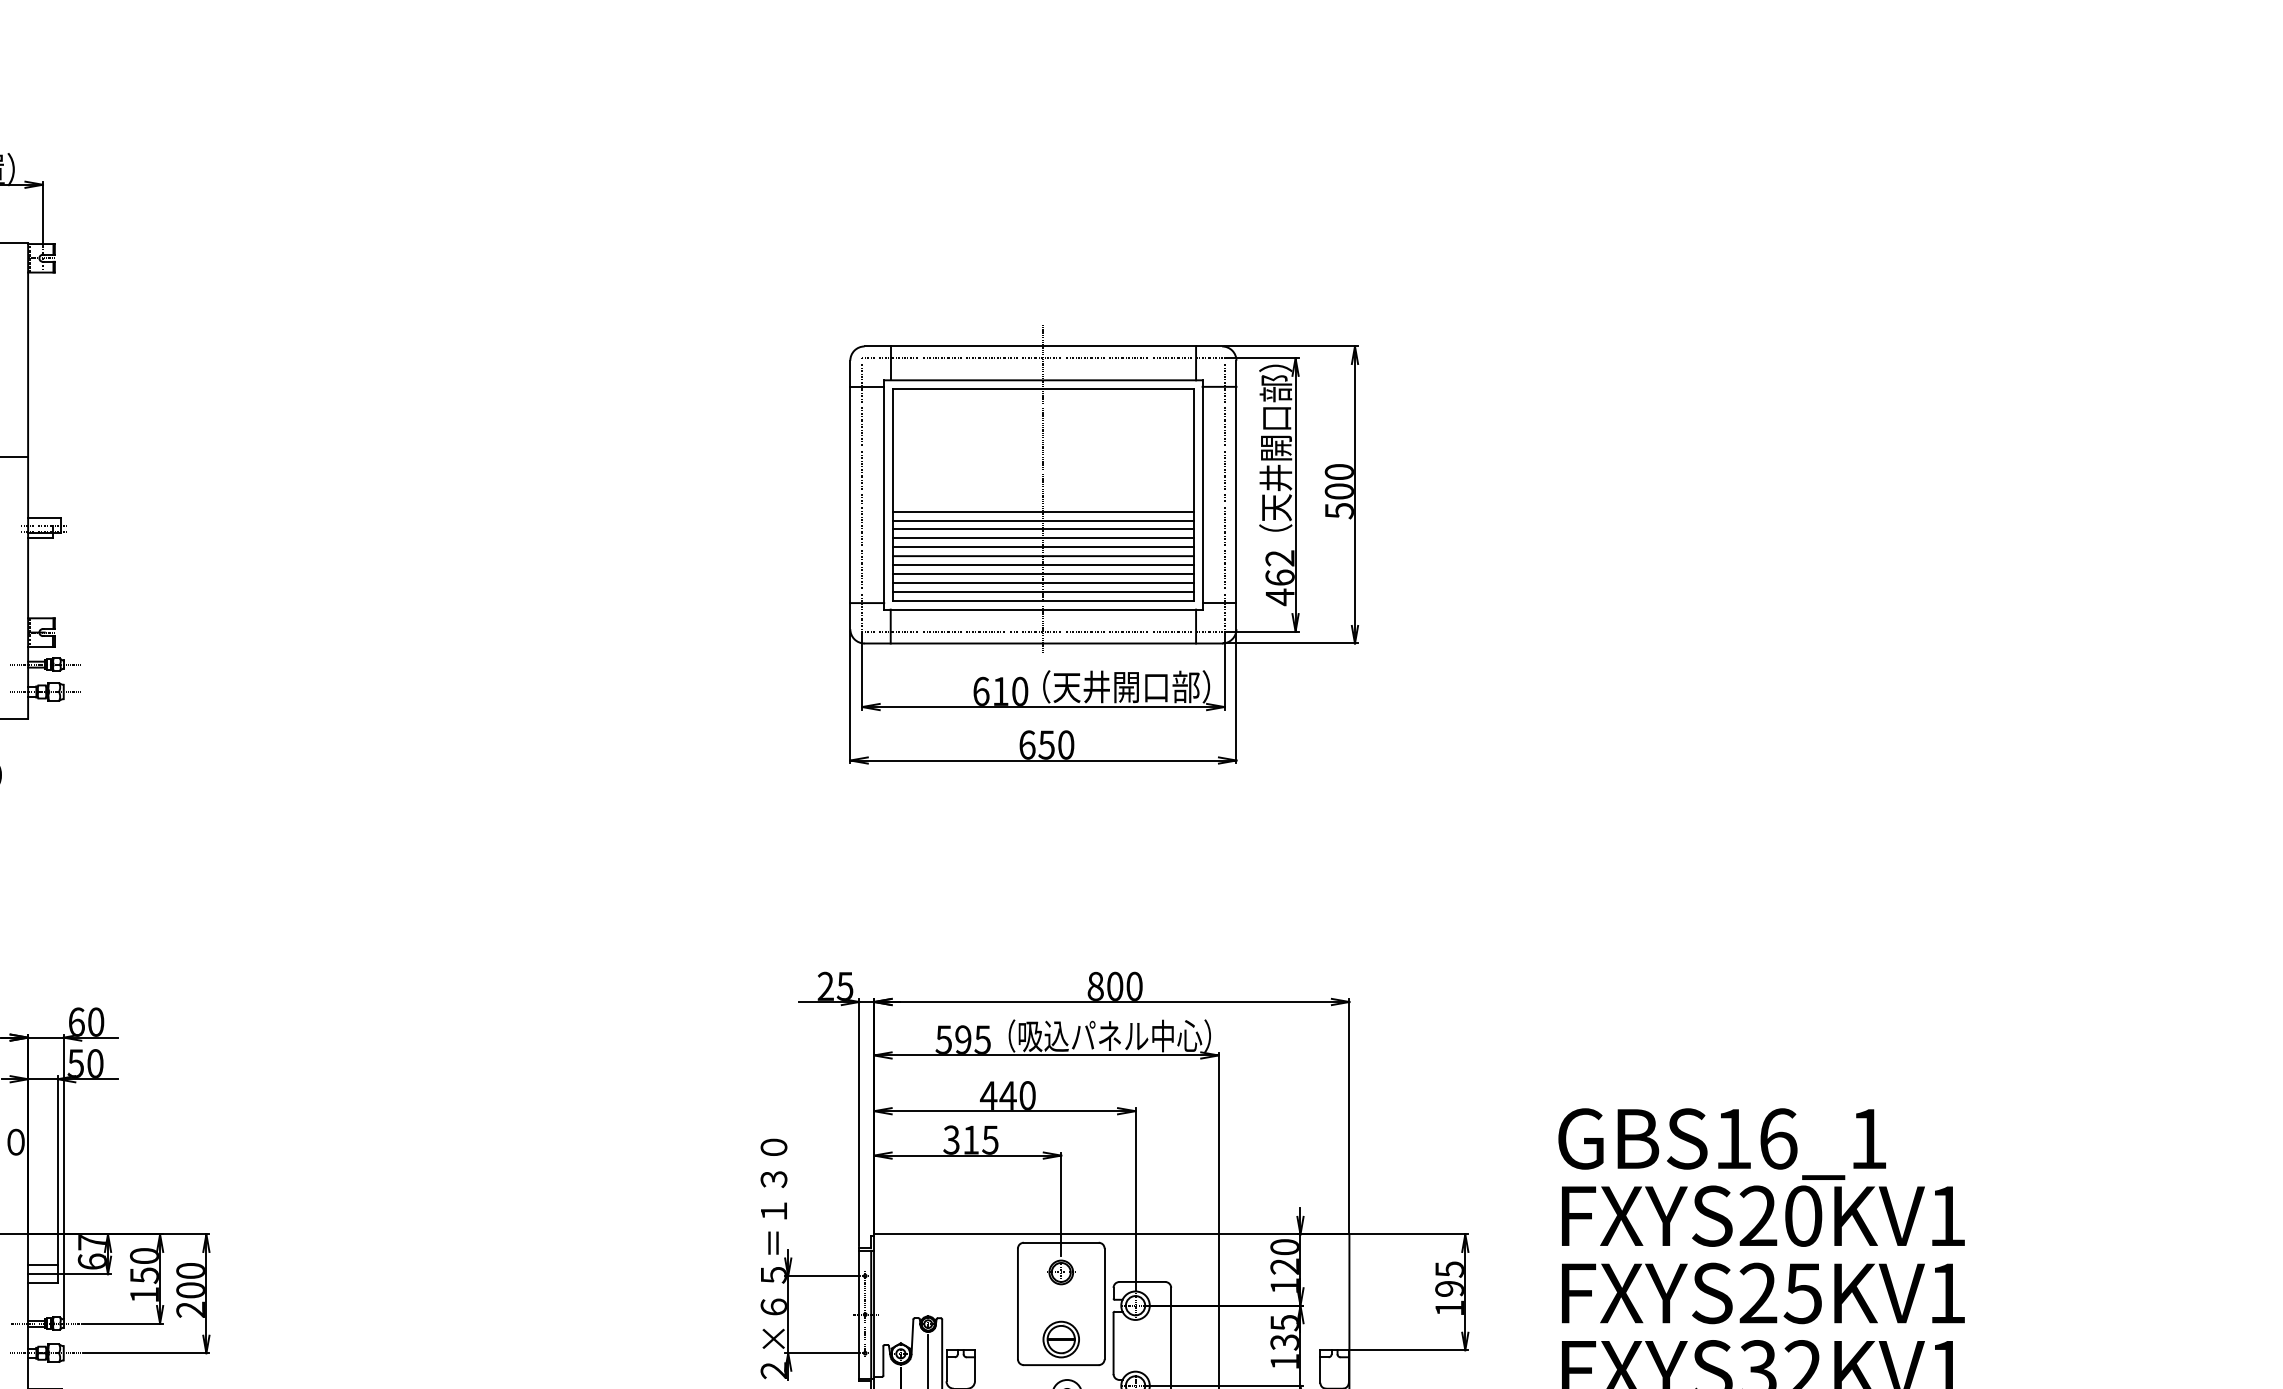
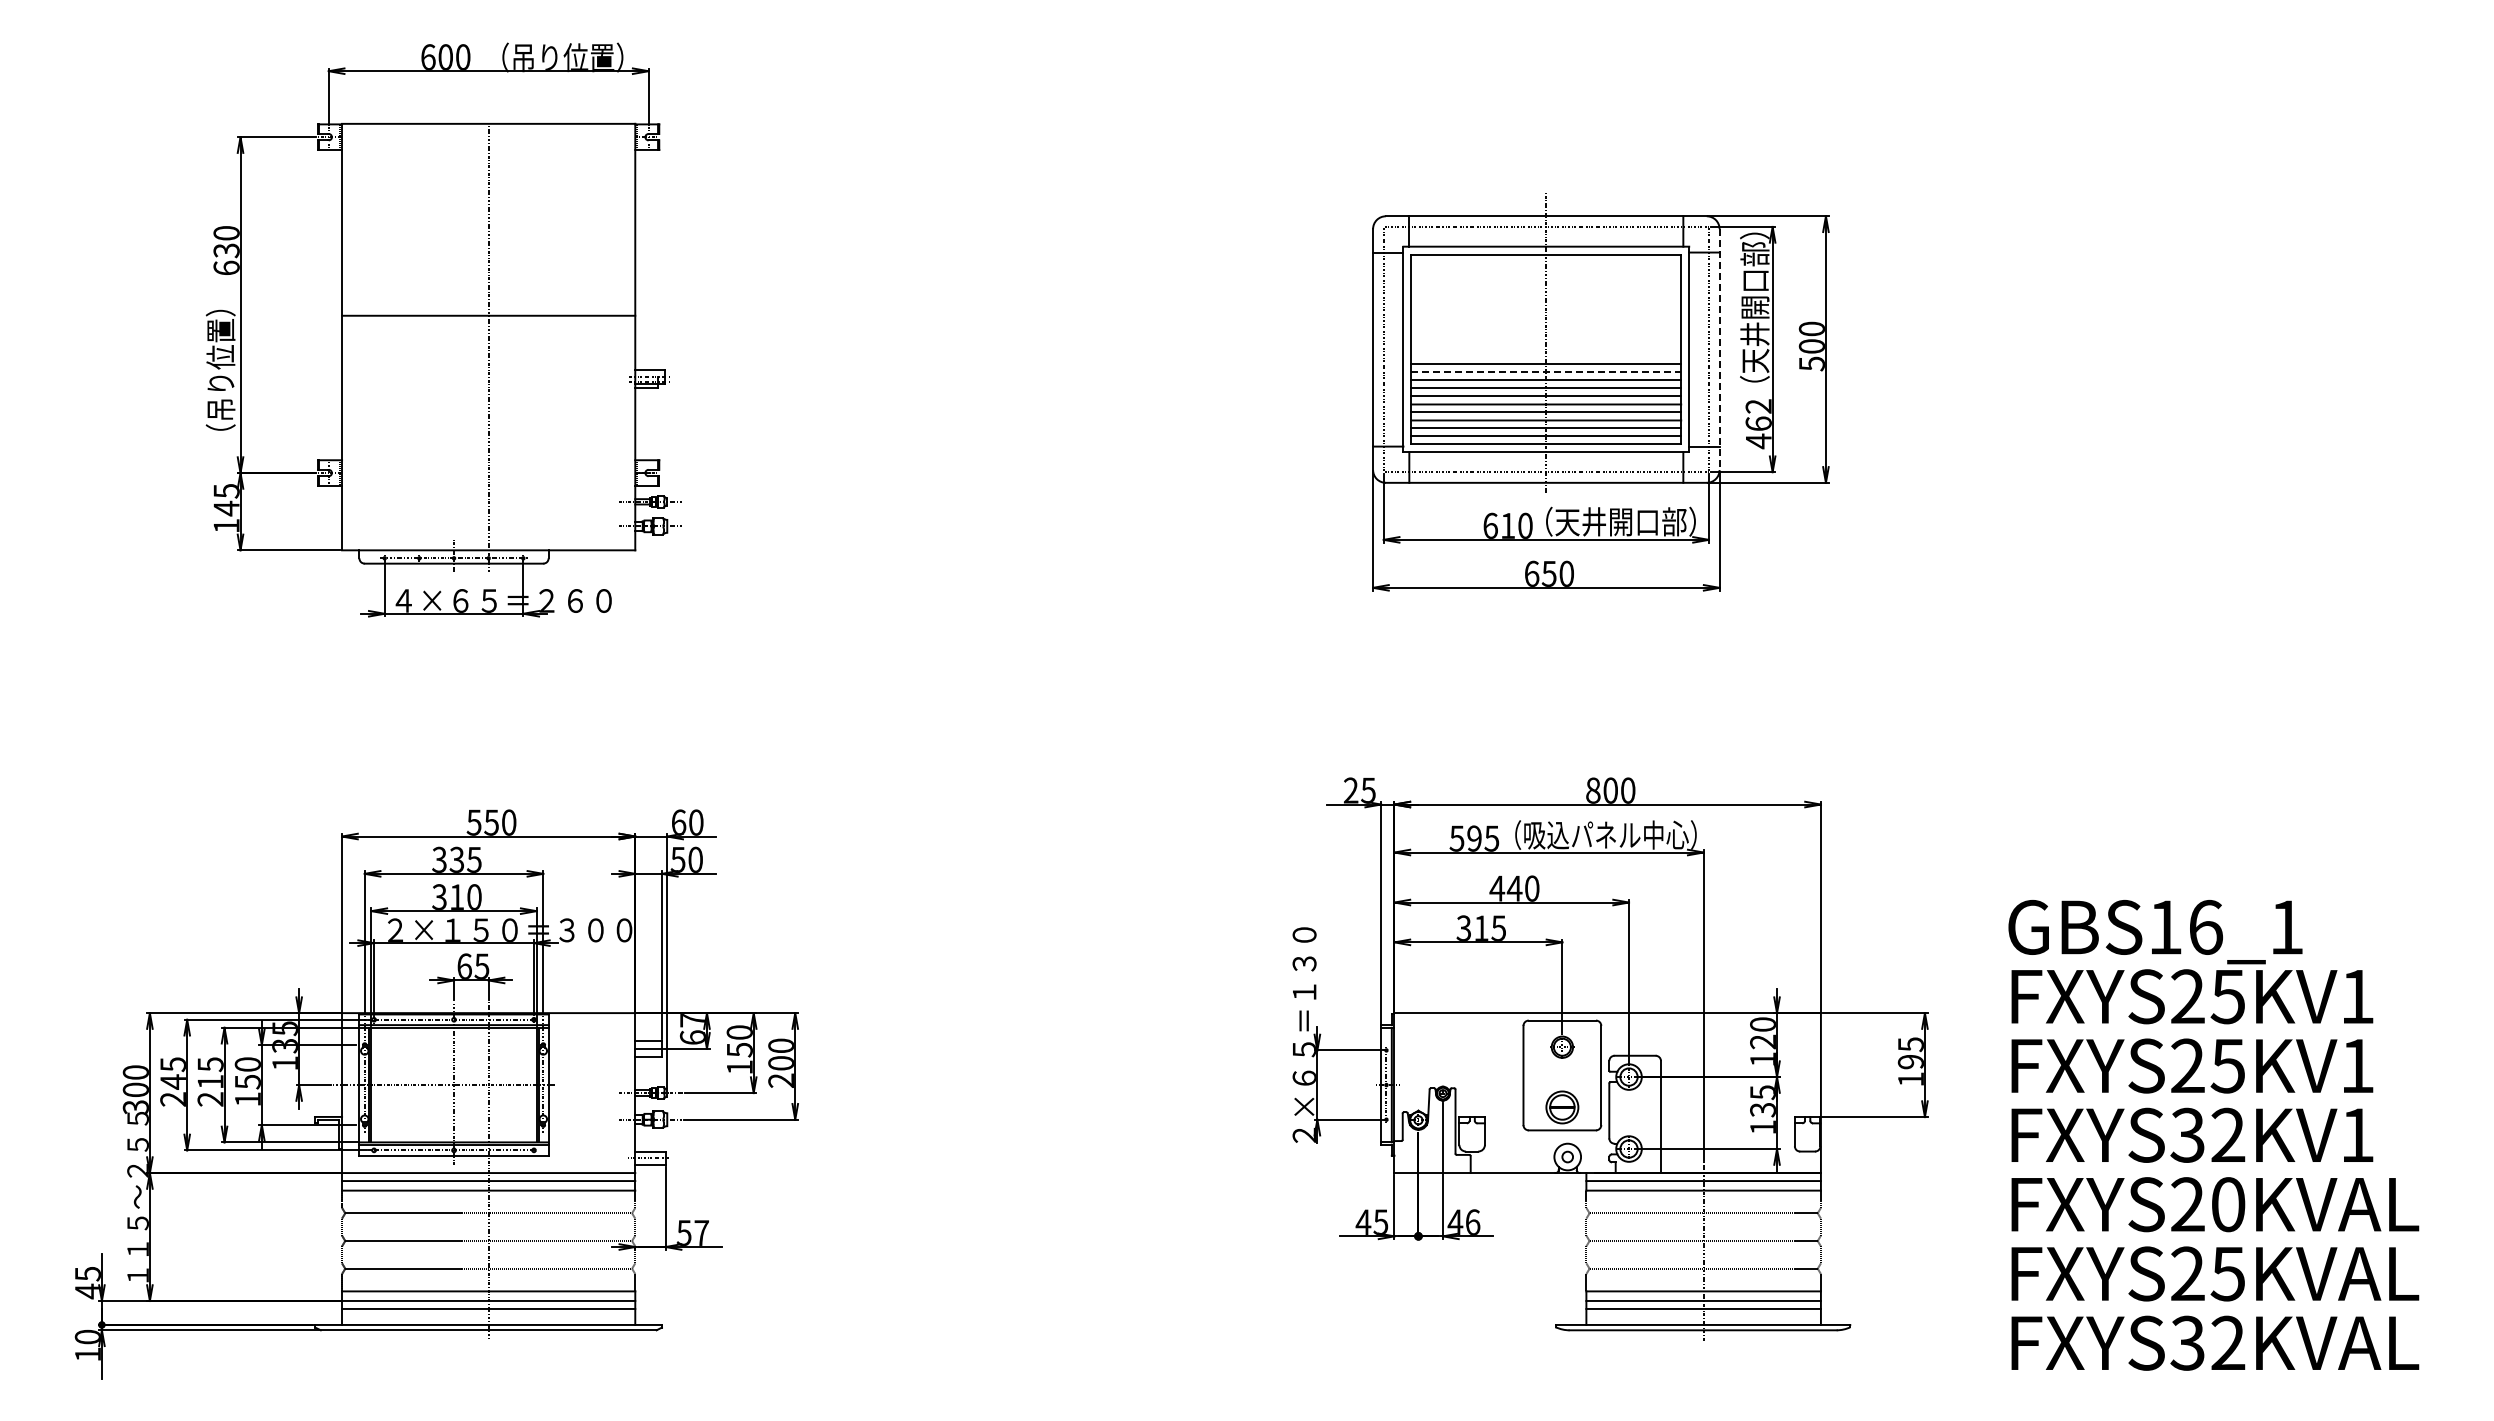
line: (1236, 496) -> (1719, 350), solid -> dashed
line: (1043, 520) -> (1546, 372), solid -> dashed
text: (1802, 1215) -> (2227, 996), FXYS20KV1 -> FXYS25KV1

